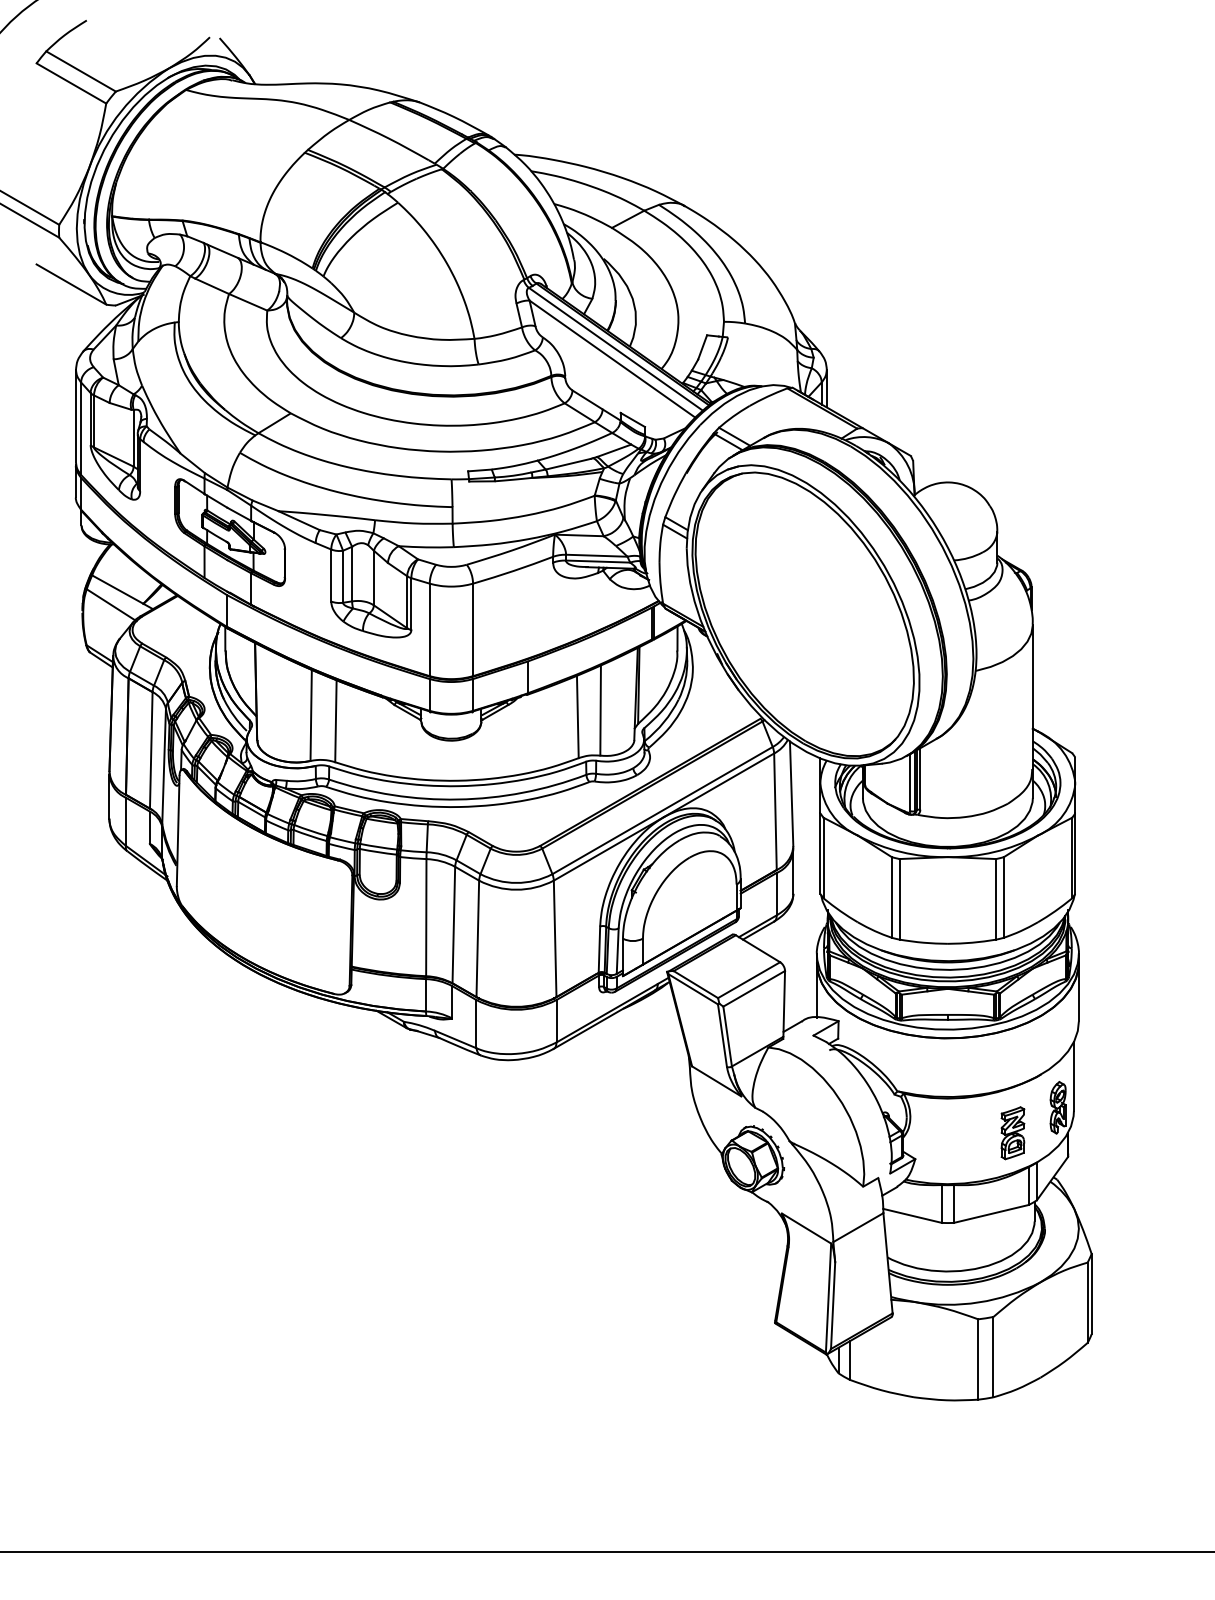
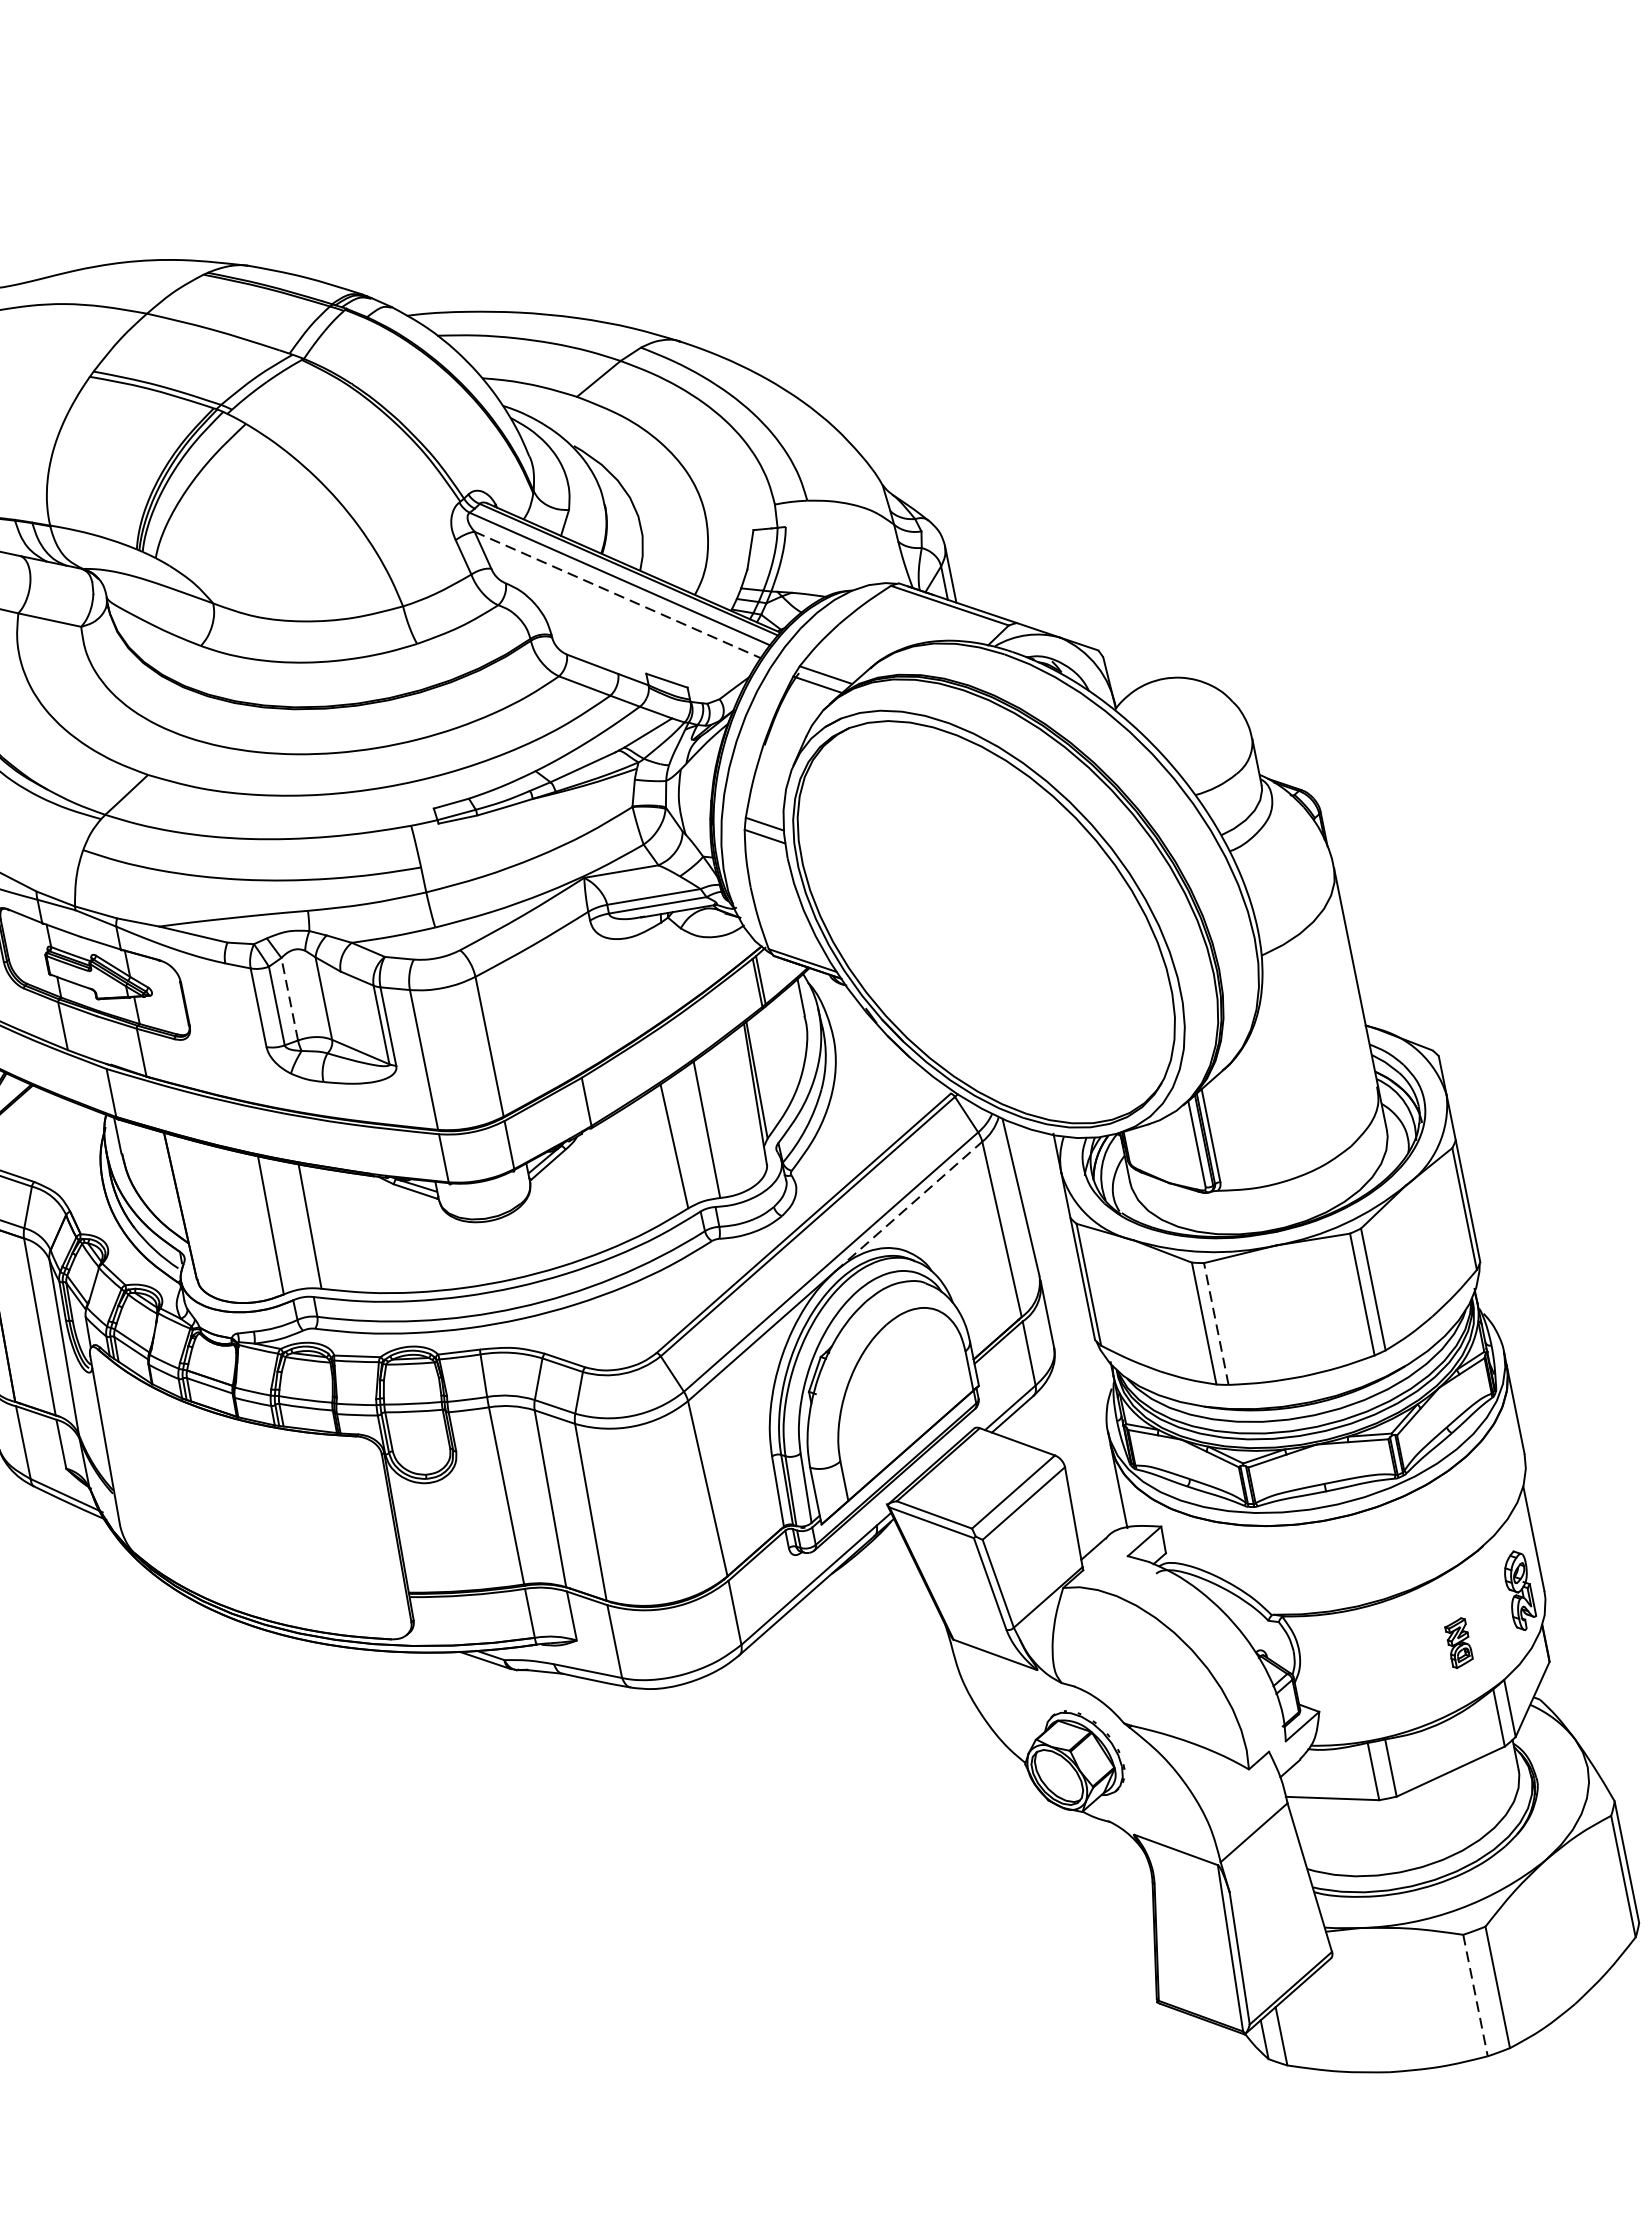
line: (612, 359) -> (617, 595), solid -> dashed
line: (352, 573) -> (290, 998), solid -> dashed
line: (719, 785) -> (909, 1206), solid -> dashed
line: (899, 898) -> (1215, 1322), solid -> dashed
part: (1012, 1133) -> (1458, 1643), size x0.6
line: (978, 1360) -> (1476, 1996), solid -> dashed

